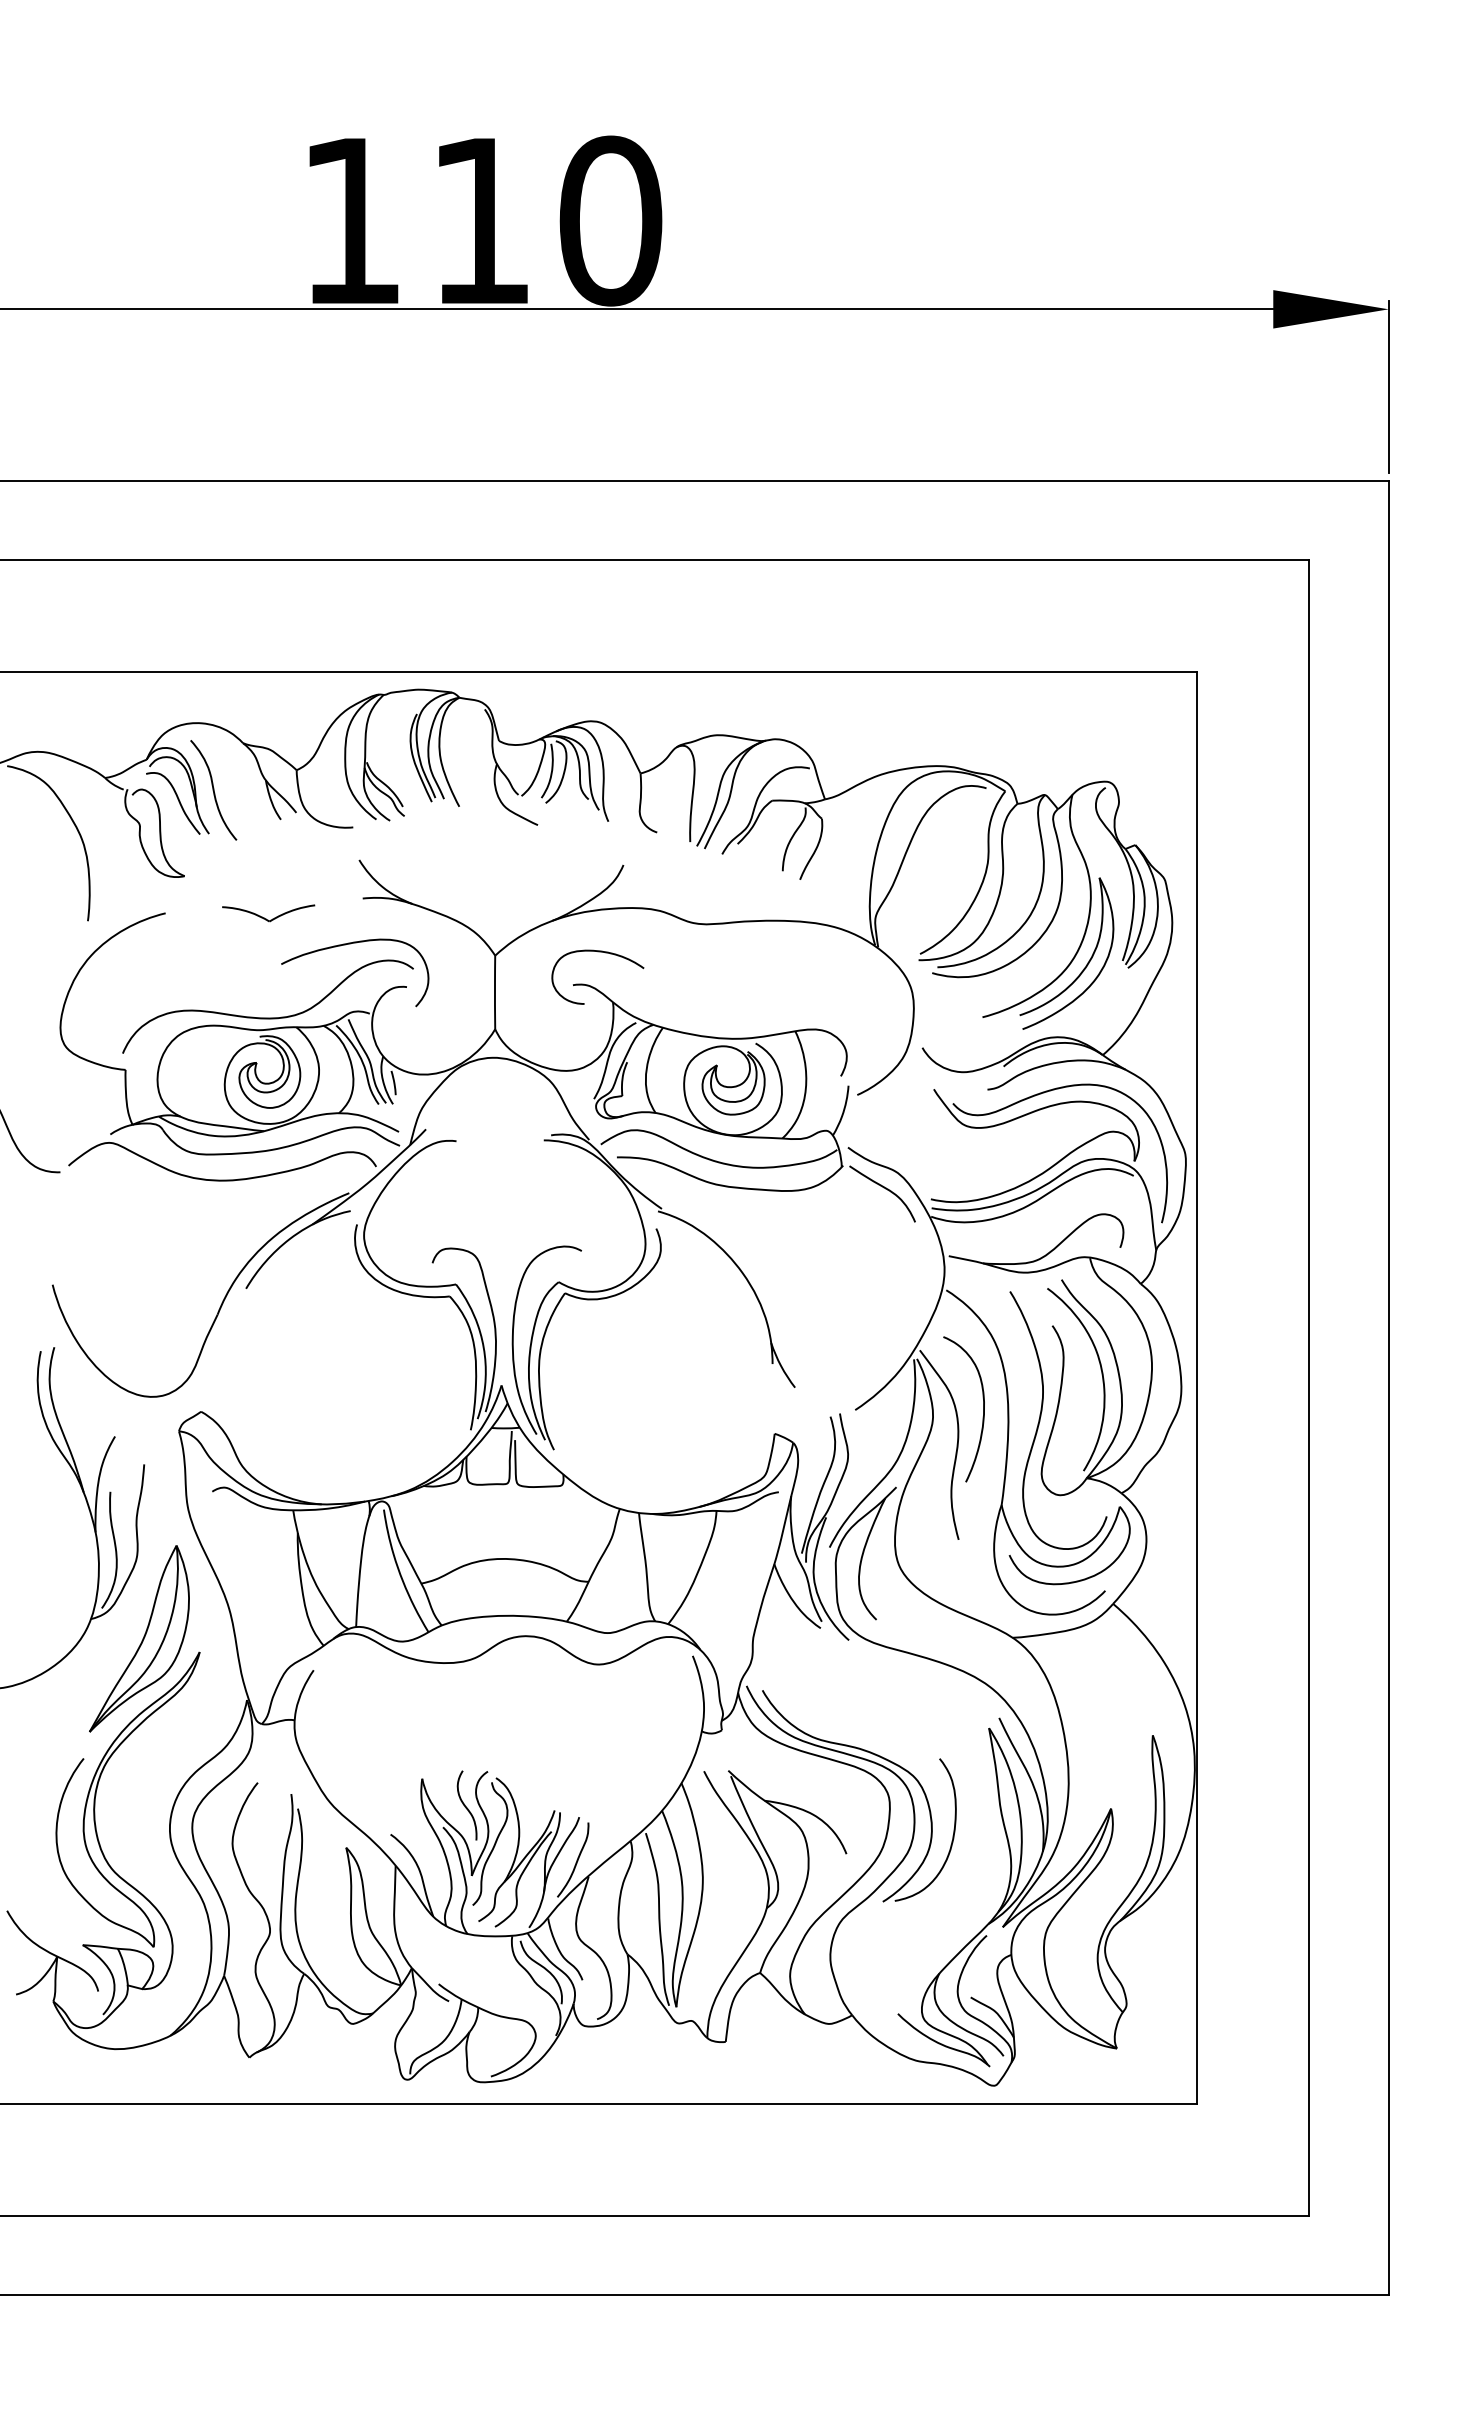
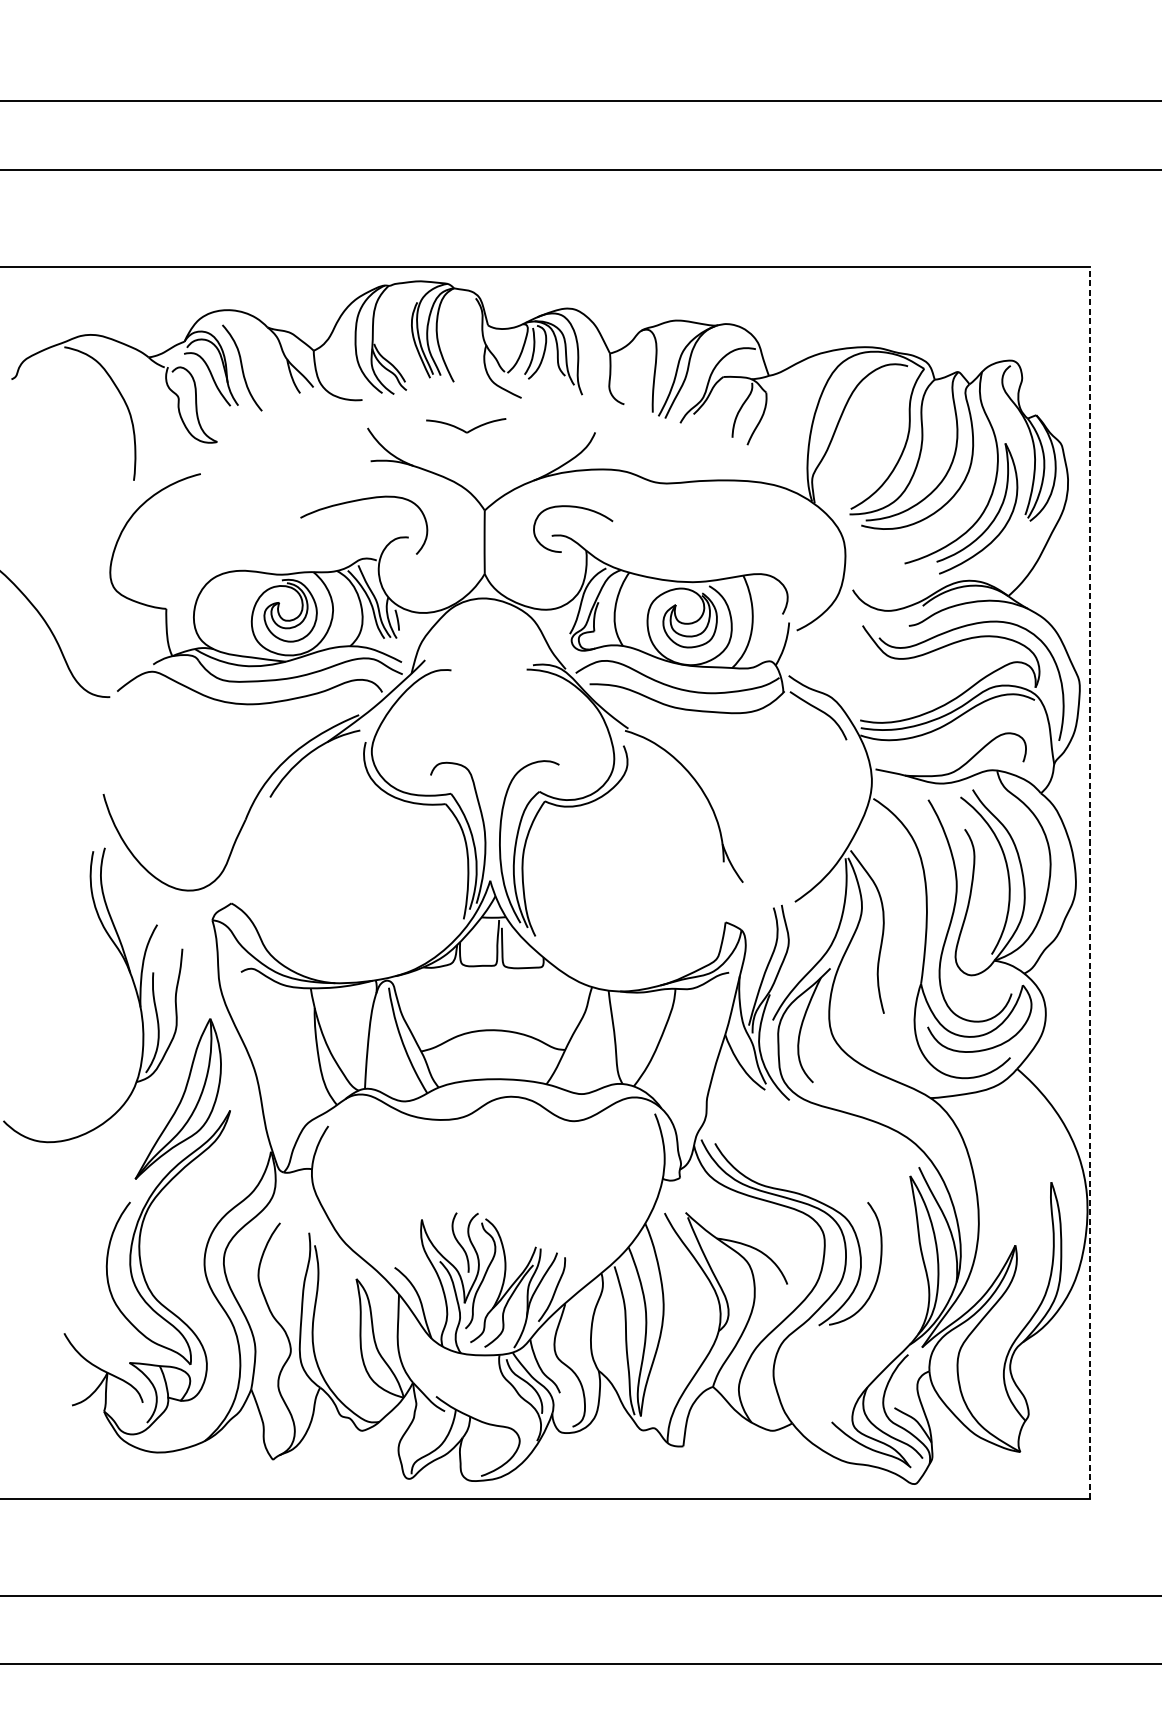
part: (268, 913) -> (466, 425), moved
curve: (267, 1017) -> (288, 563), removed
line: (1197, 1388) -> (1089, 883), solid -> dashed
curve: (983, 1409) -> (905, 901), removed

